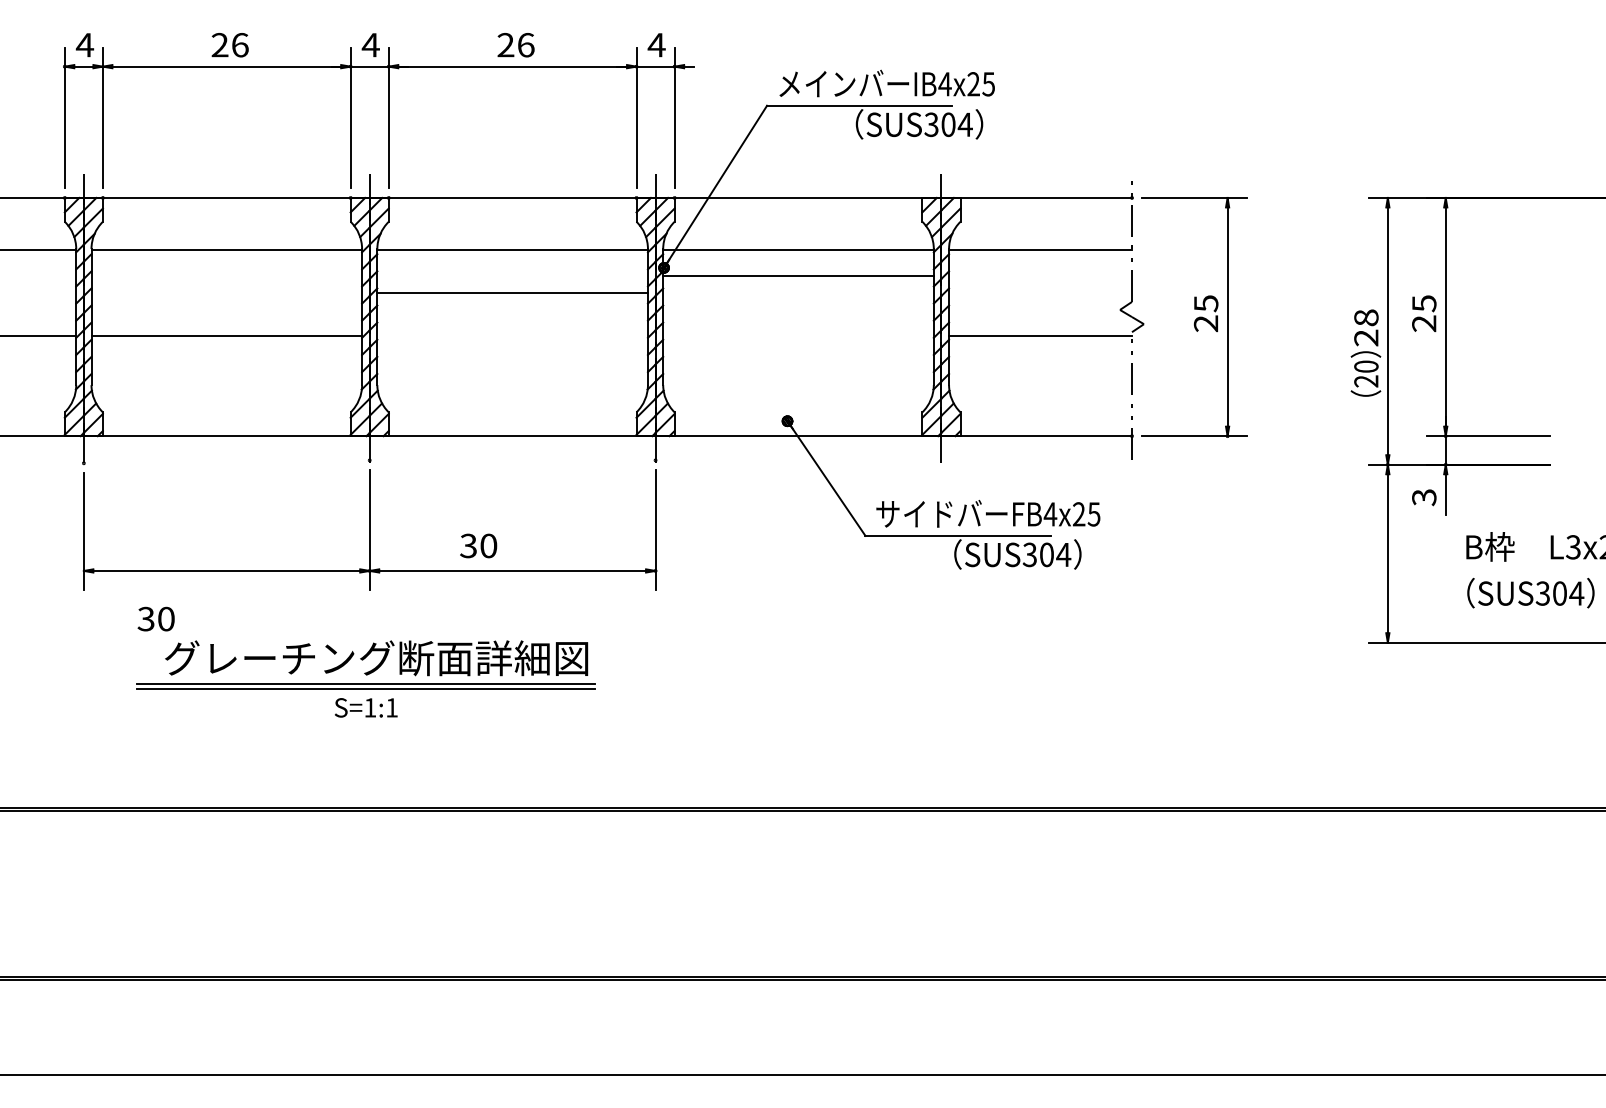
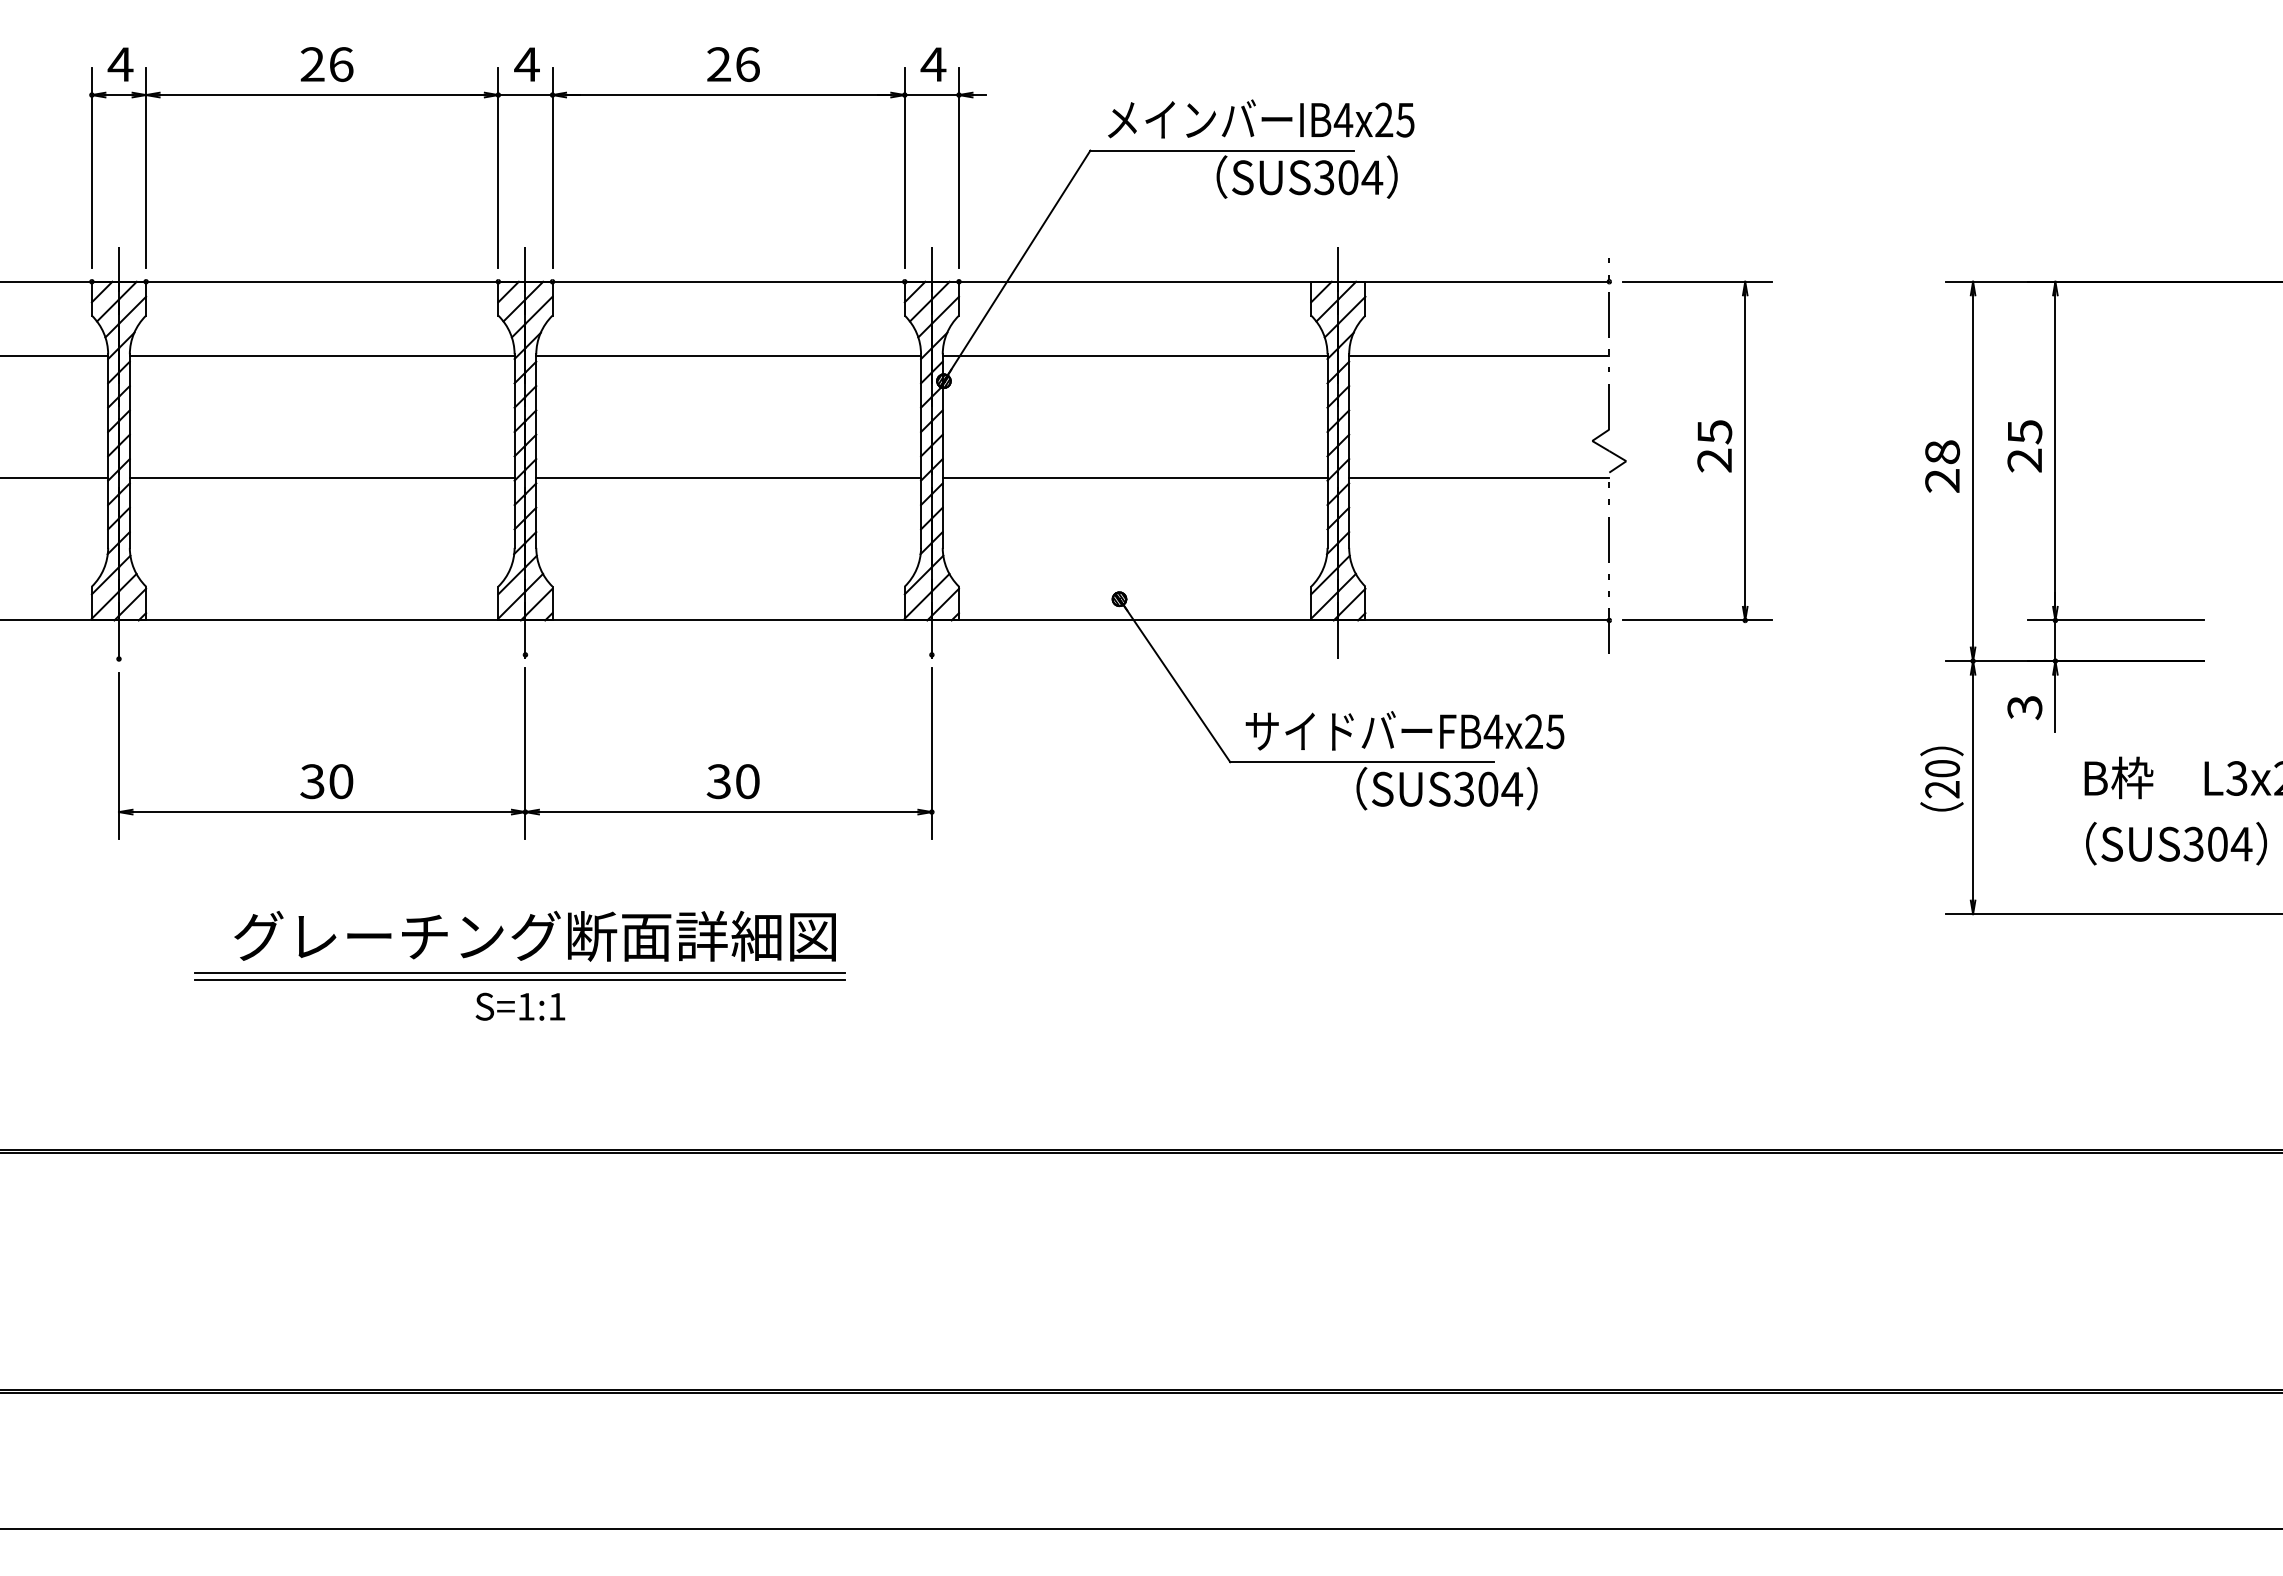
line: (798, 275) -> (1134, 478), moved
line: (512, 292) -> (728, 478), moved
text: (1365, 373) -> (1941, 778), moved
text: (478, 545) -> (732, 781), moved
text: (155, 619) -> (326, 781), moved

